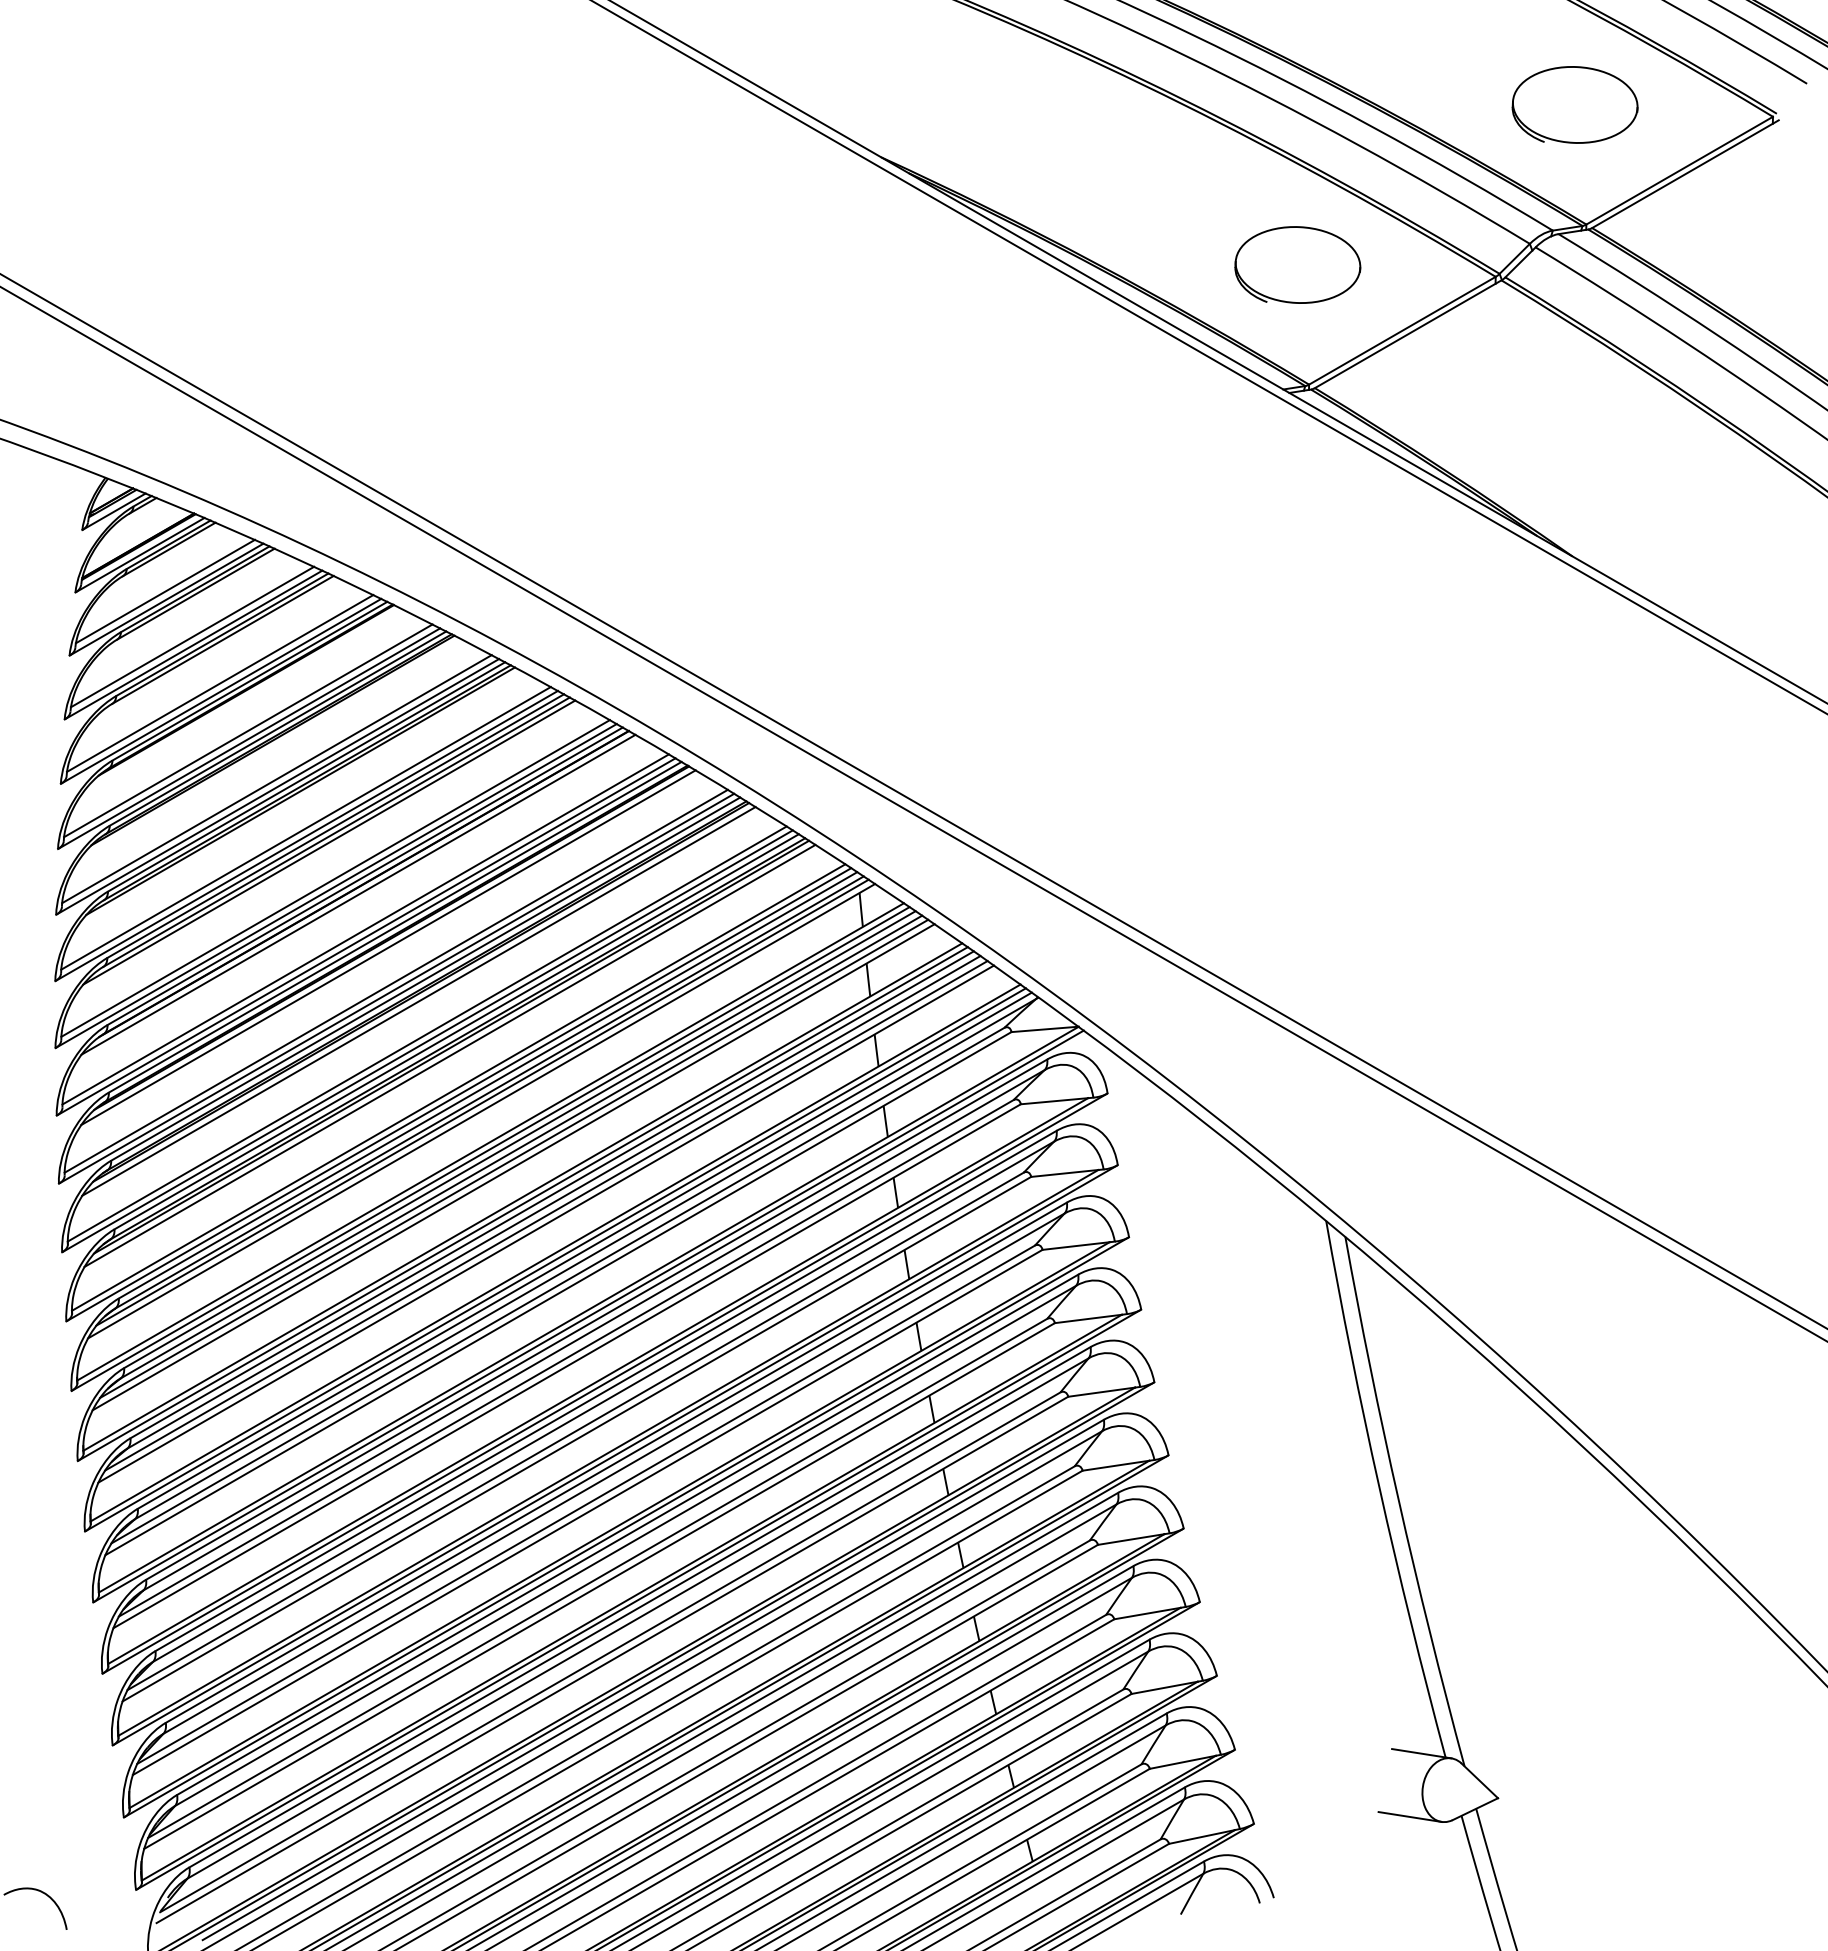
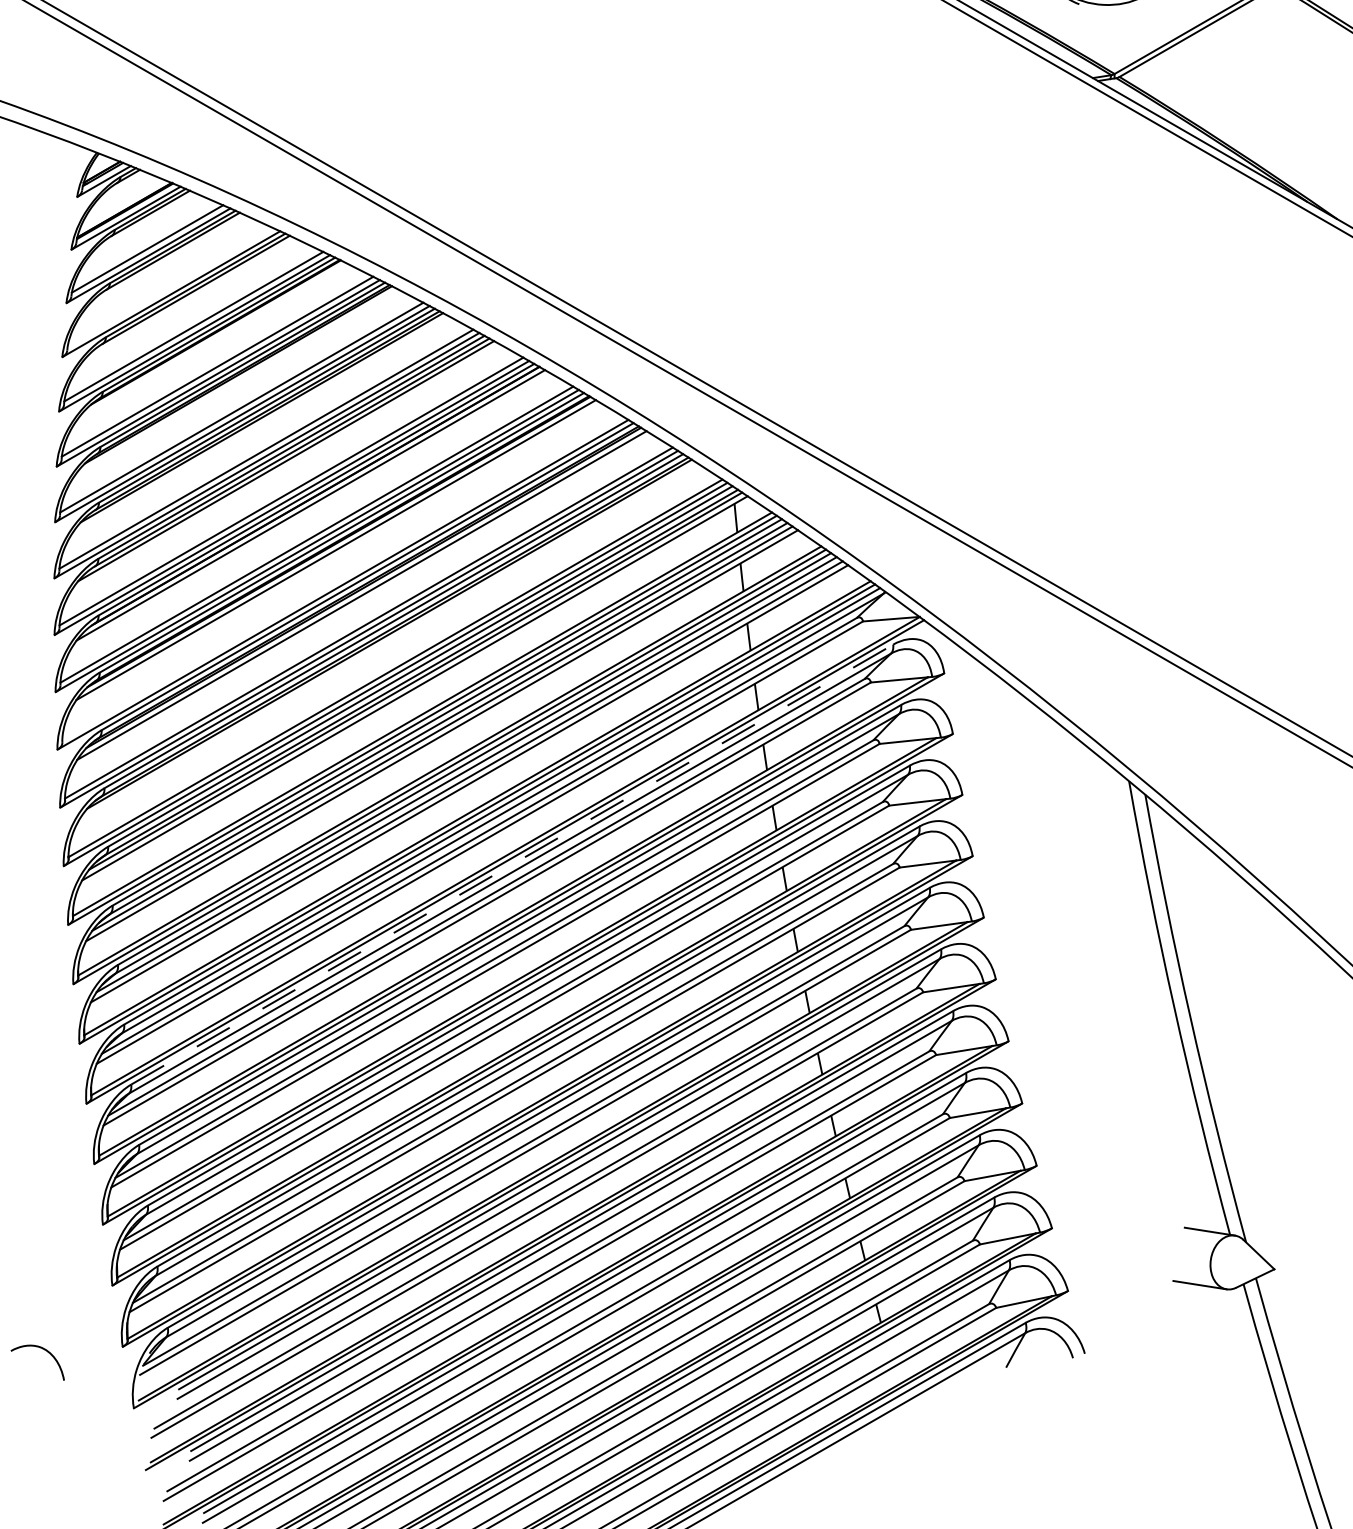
line: (192, 636) -> (170, 286), removed
line: (395, 980) -> (342, 577), removed
line: (449, 1055) -> (387, 641), removed
line: (597, 1319) -> (512, 864), solid -> dashed

